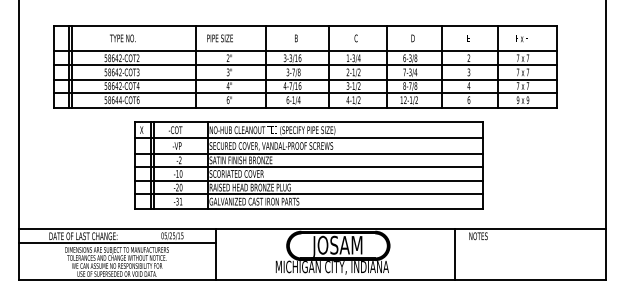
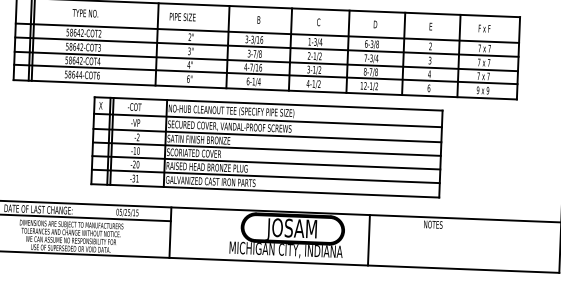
line: (454, 254) -> (368, 240), moved

